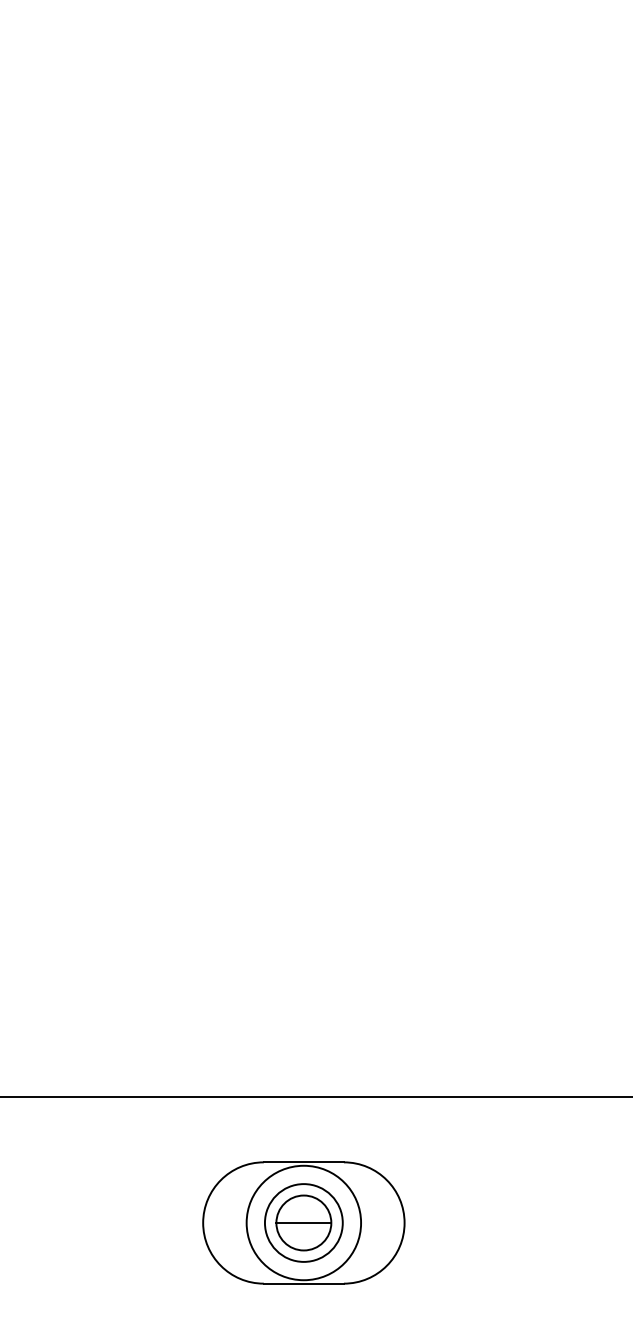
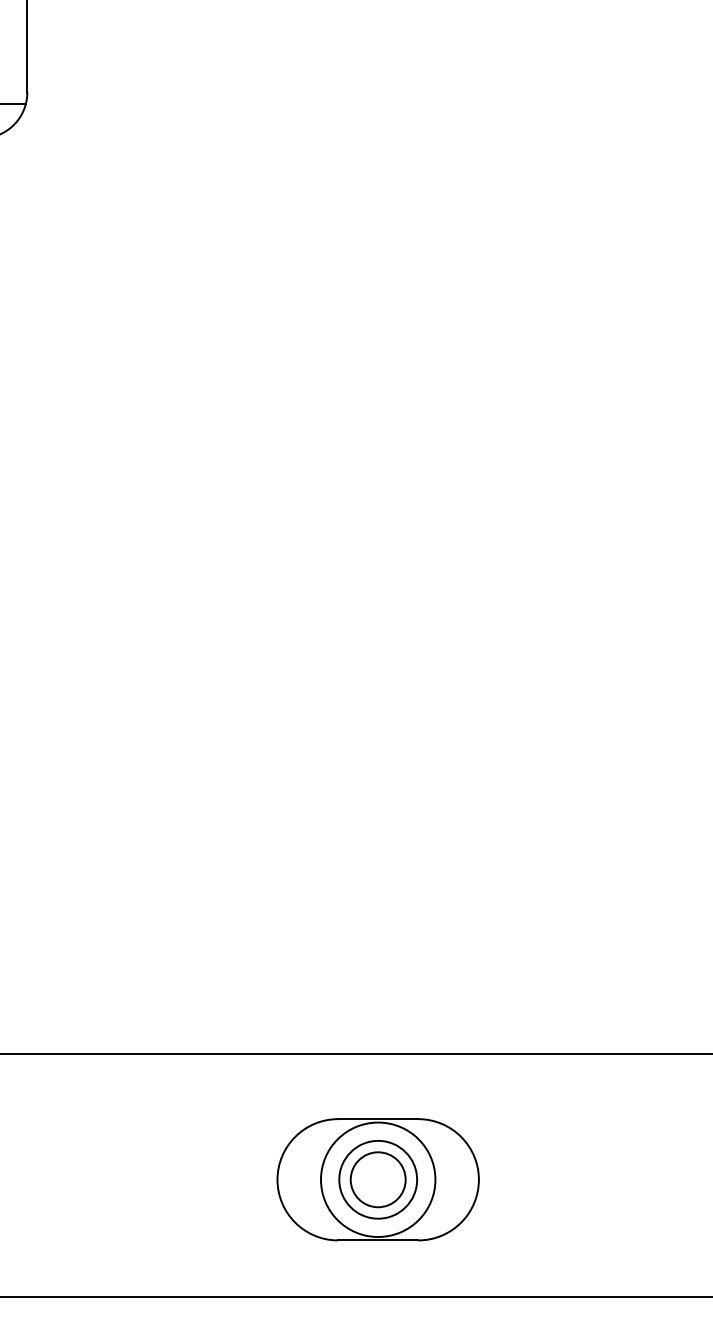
line: (303, 1222) -> (377, 1179), removed

